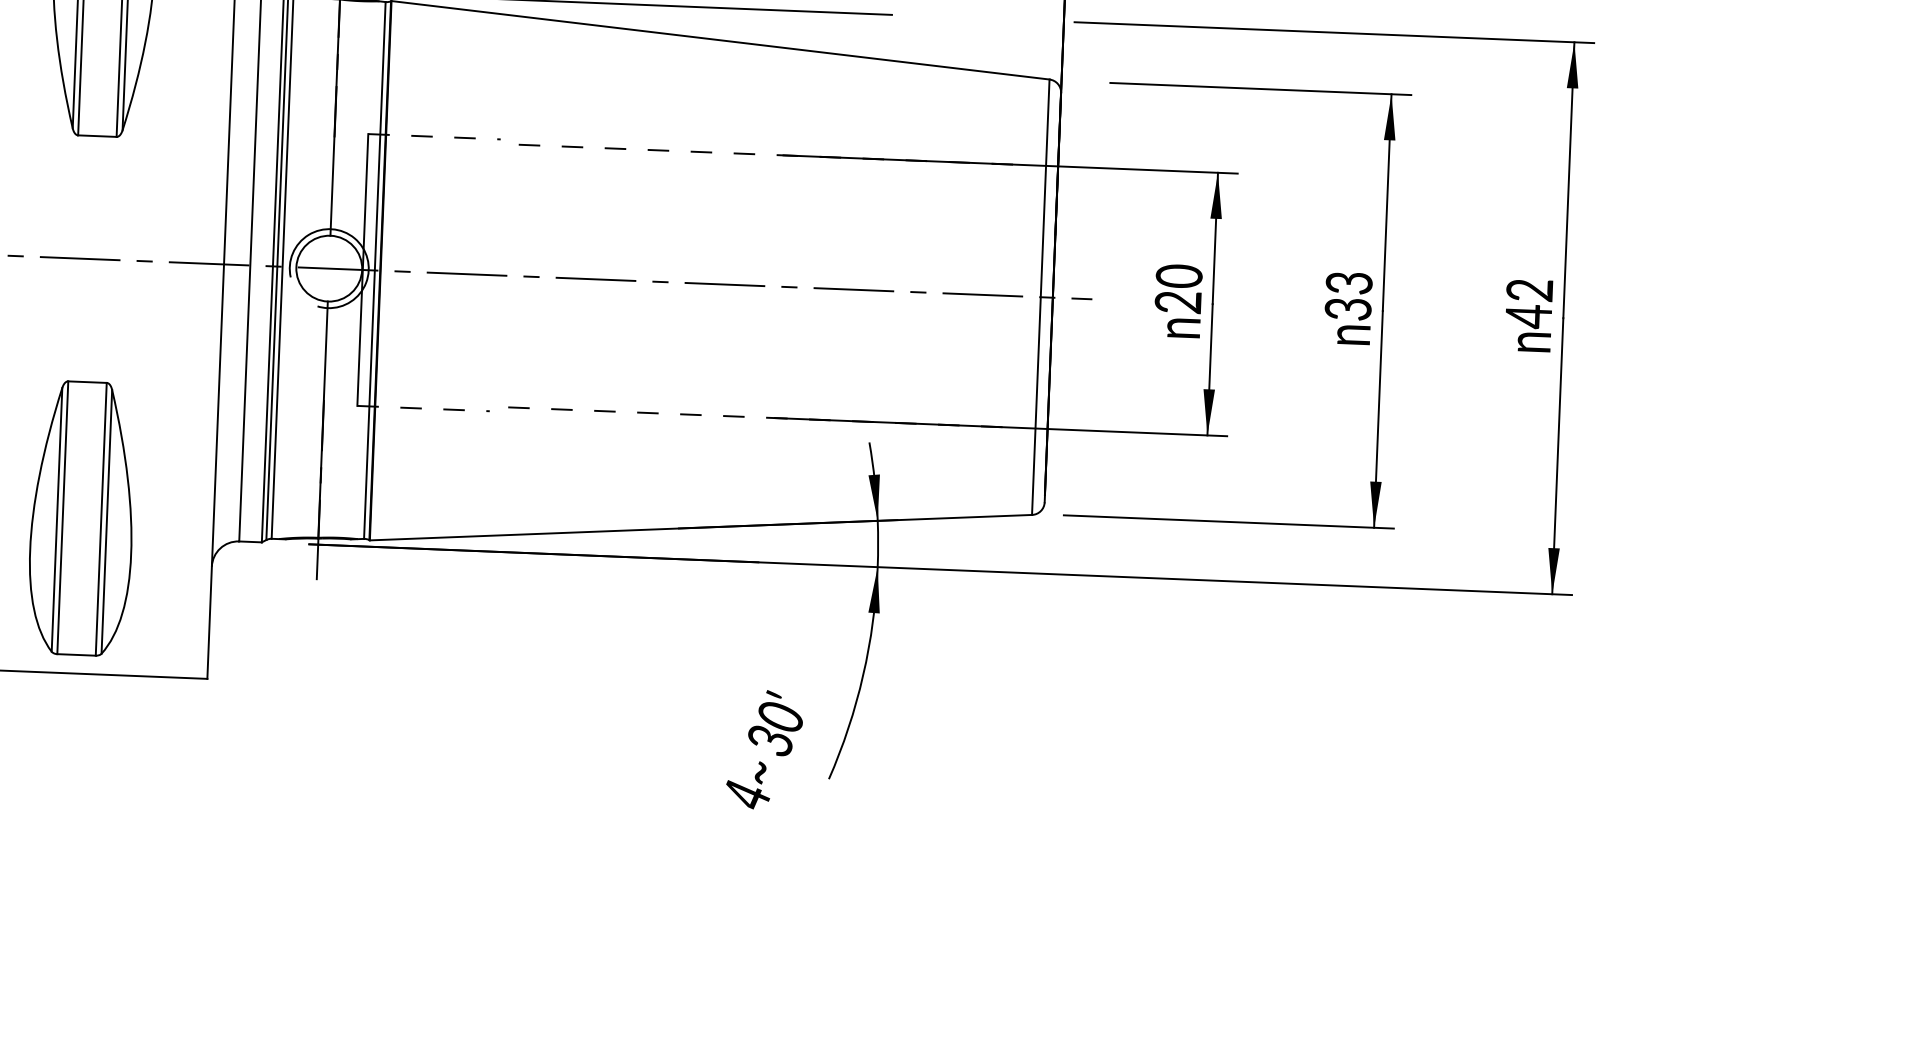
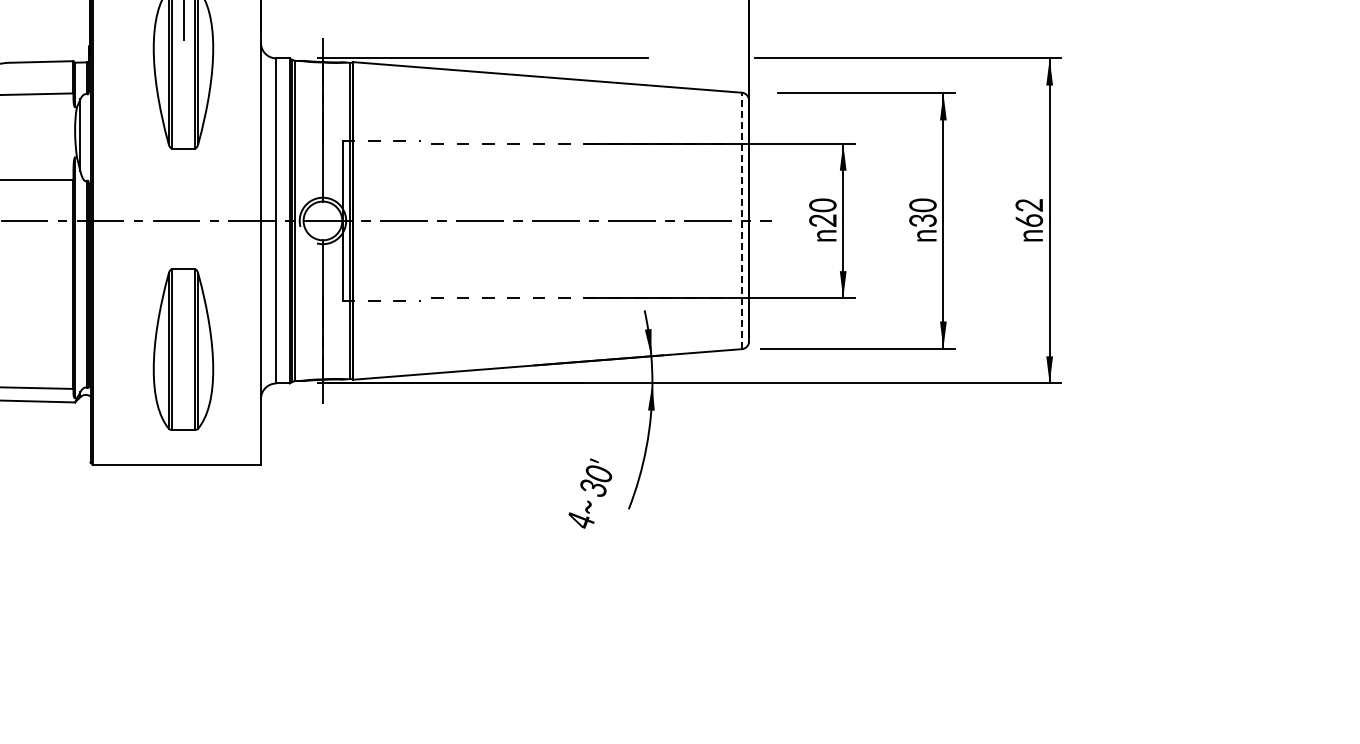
text: (1348, 283) -> (922, 205), 33 -> 30
line: (1040, 296) -> (741, 220), solid -> dashed
text: (1529, 316) -> (1029, 220), 42 -> 62
part: (82, 518) -> (183, 349), moved

